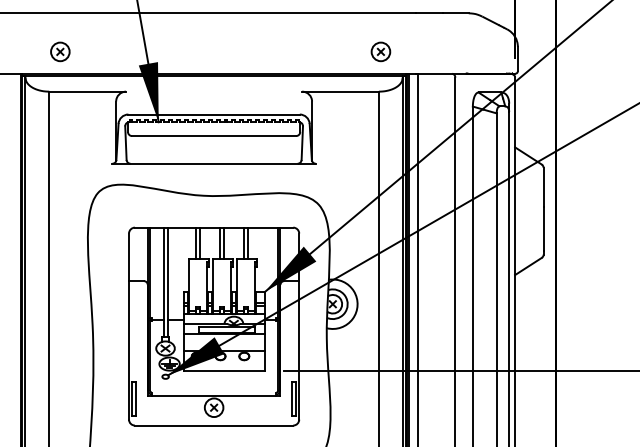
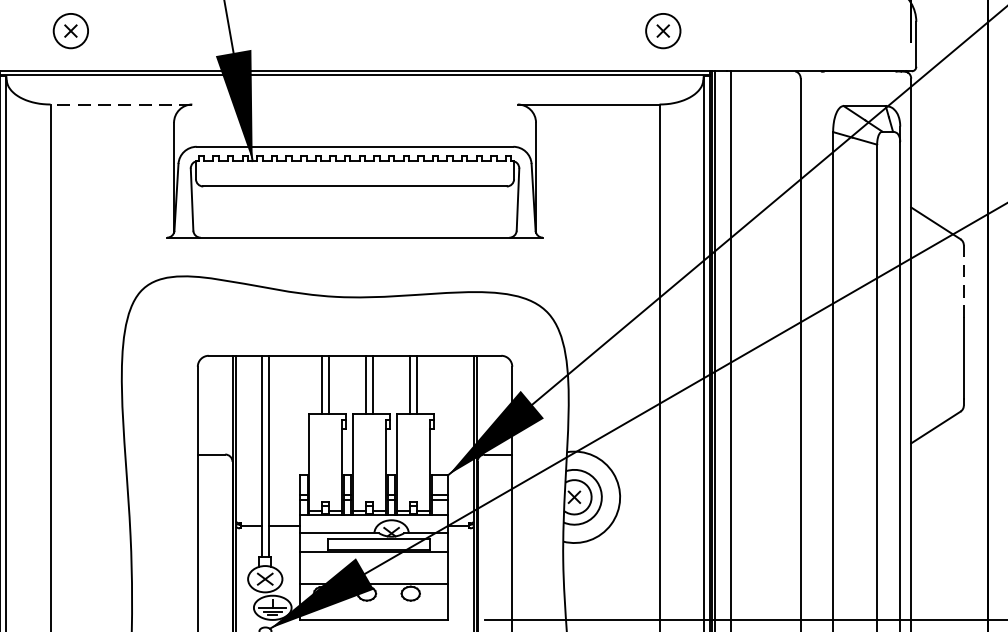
line: (87, 91) -> (121, 104), solid -> dashed
line: (543, 187) -> (963, 281), solid -> dashed

